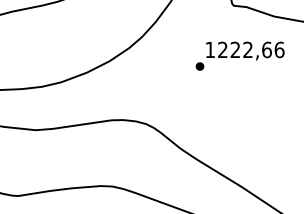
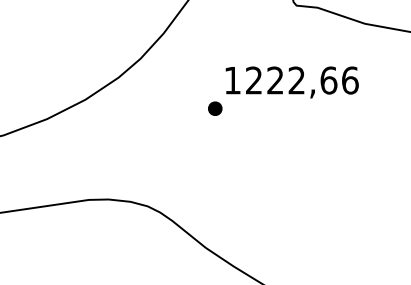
text: (239, 55) -> (282, 89), moved

